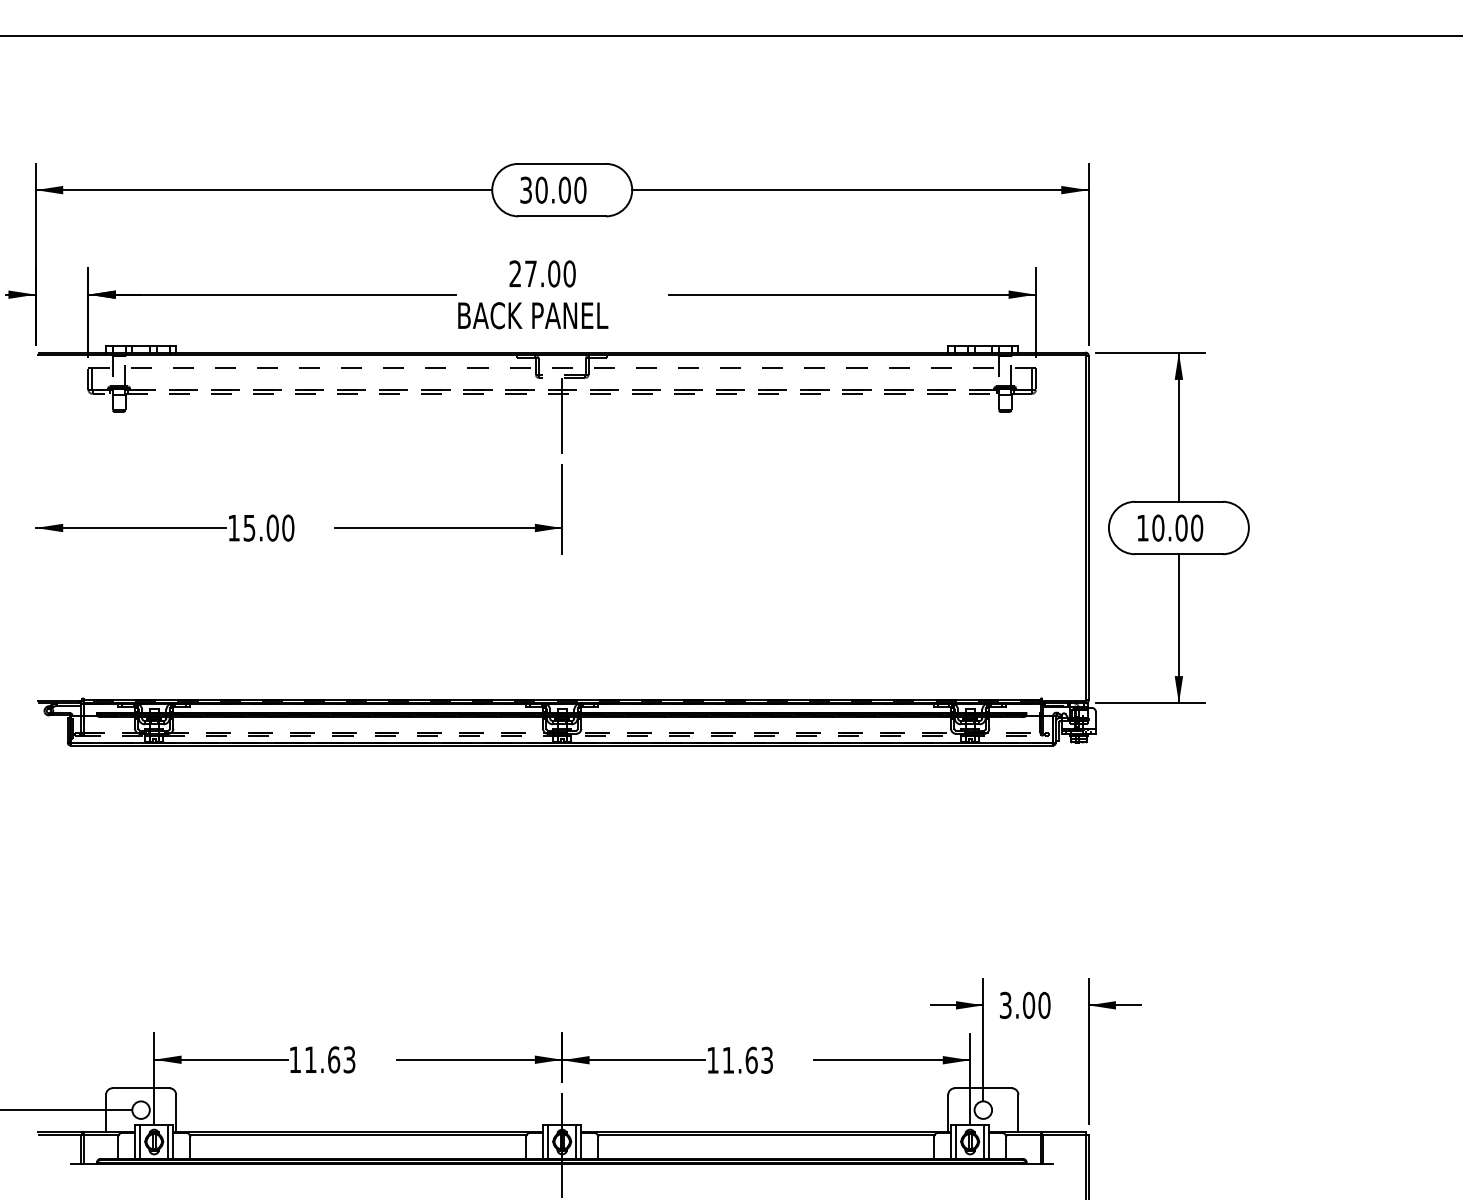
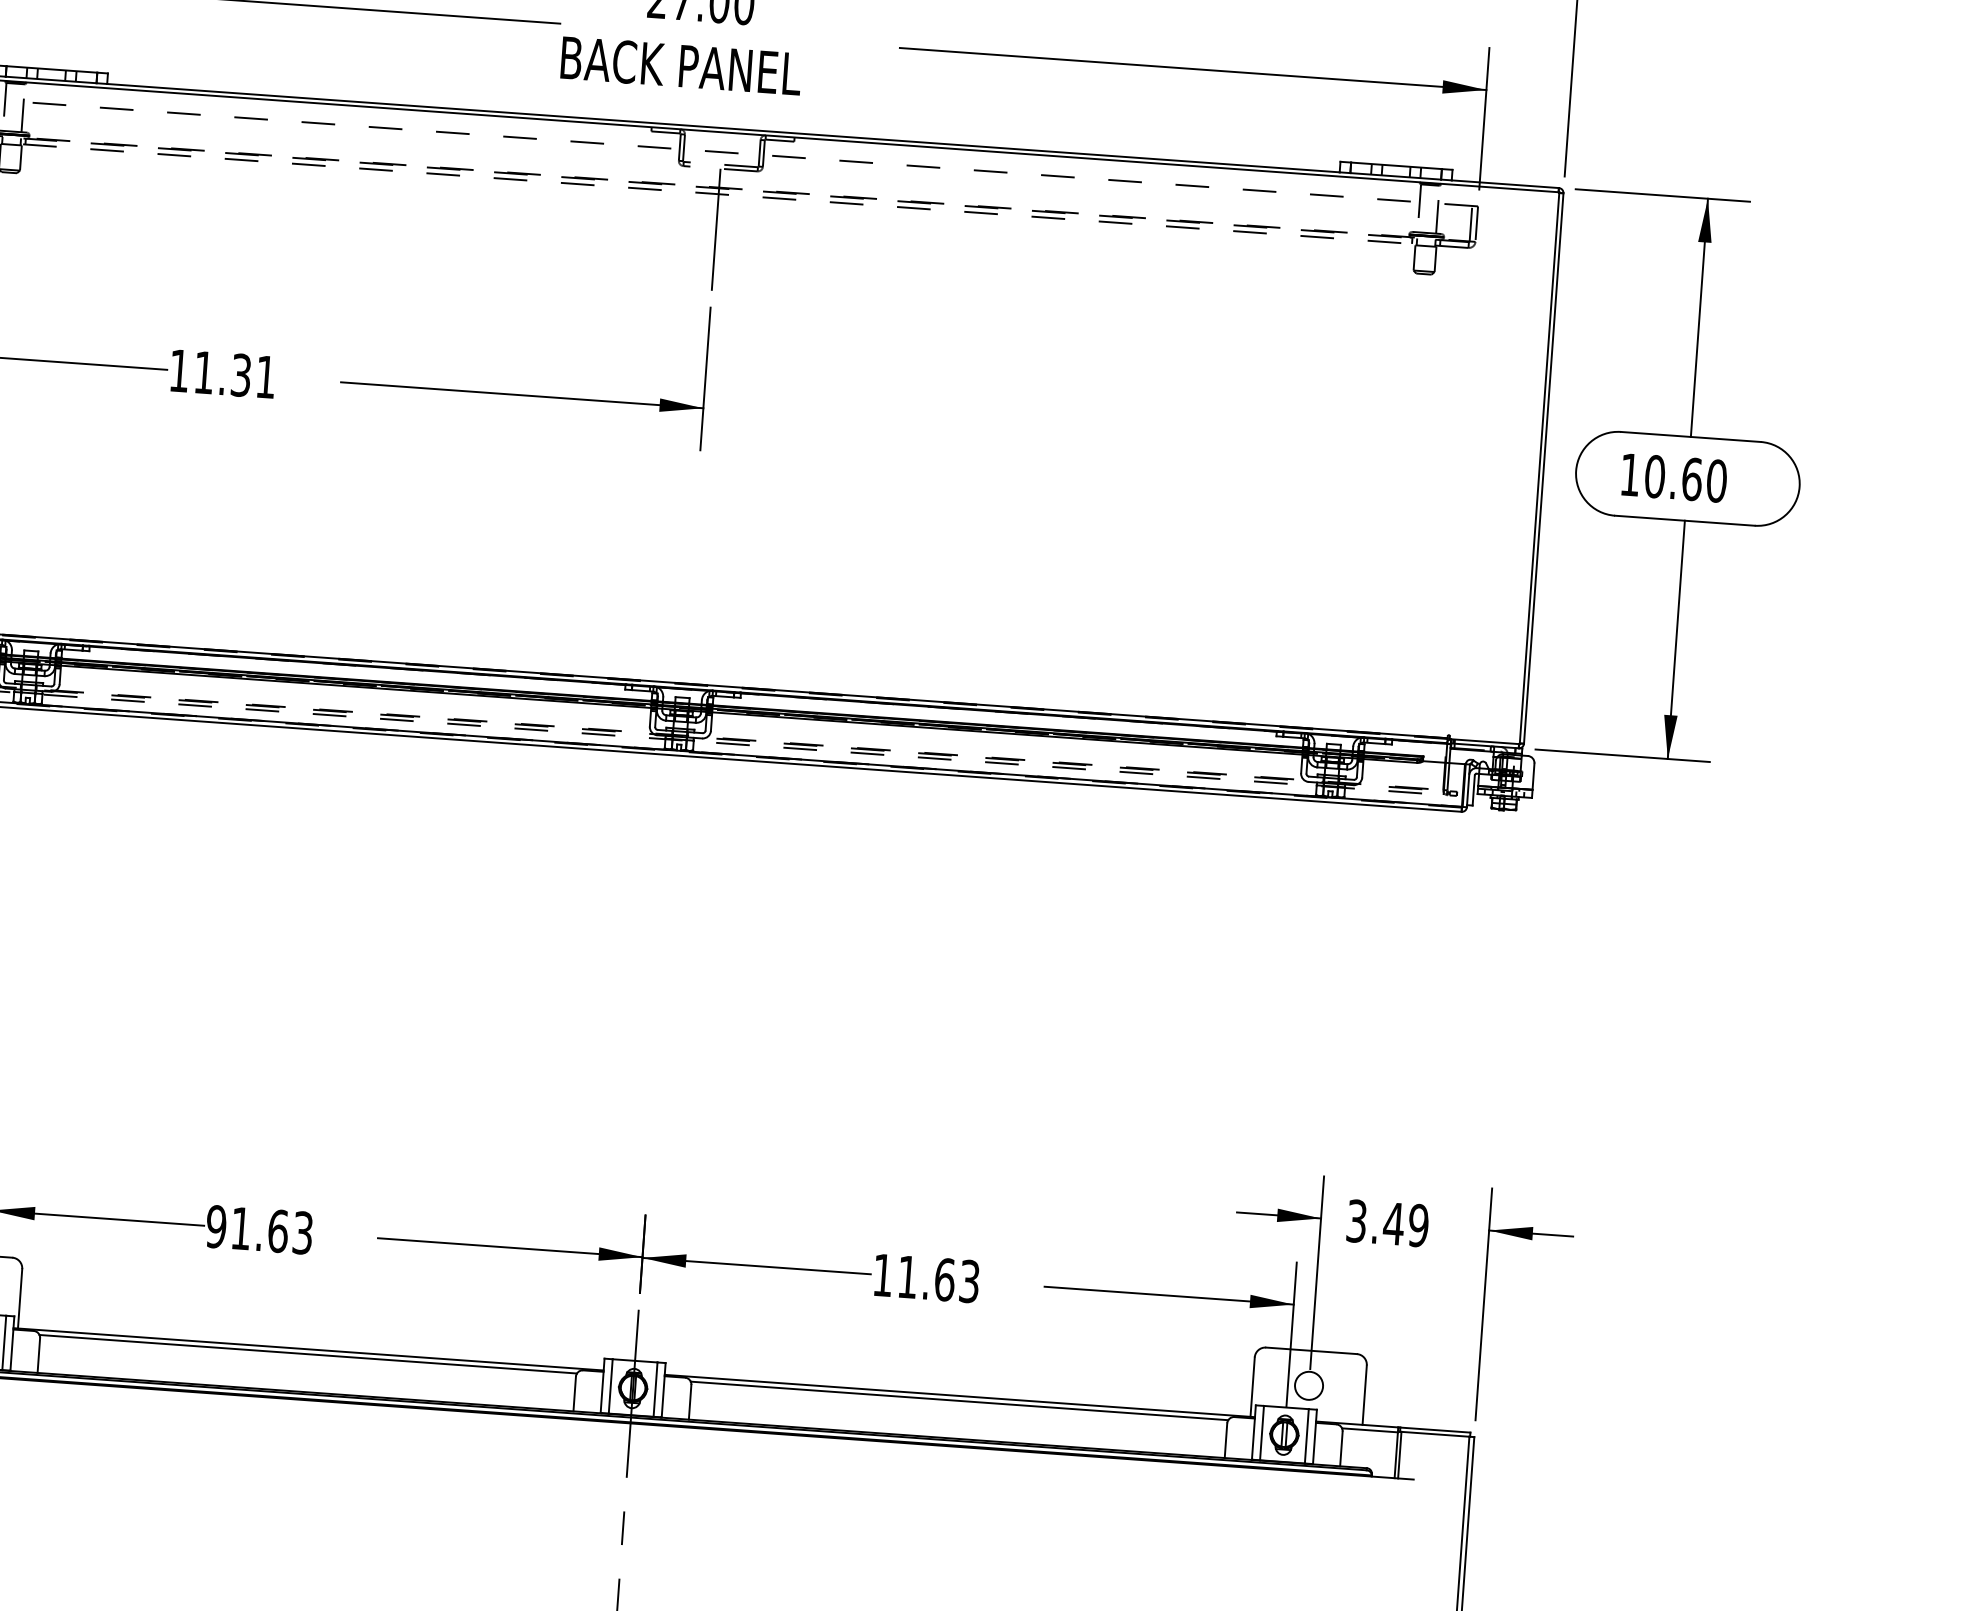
text: (268, 527) -> (234, 373), 15.00 -> 11.31
text: (1181, 527) -> (1692, 478), 10.00 -> 10.60
text: (1036, 1004) -> (1405, 1223), 3.00 -> 3.49
text: (295, 1059) -> (216, 1226), 11.63 -> 91.63

